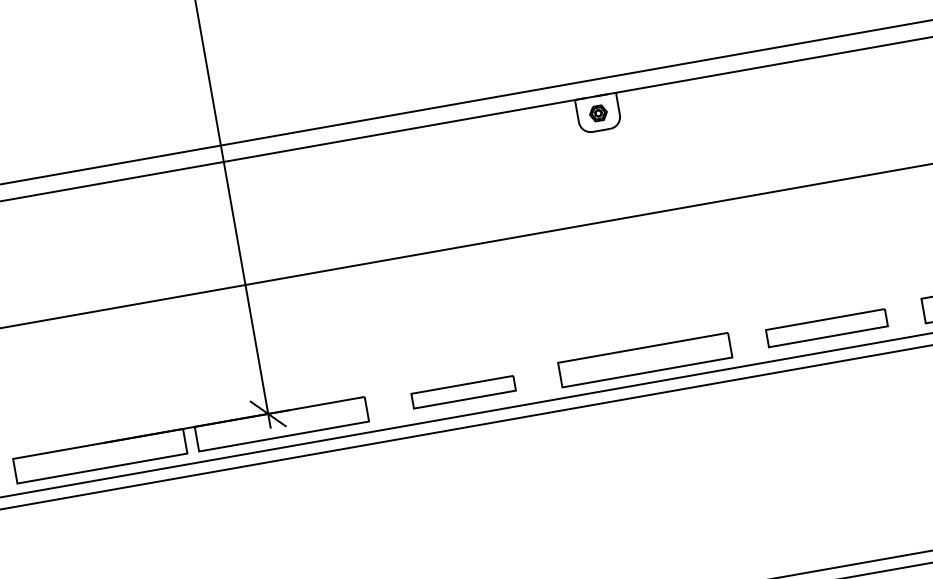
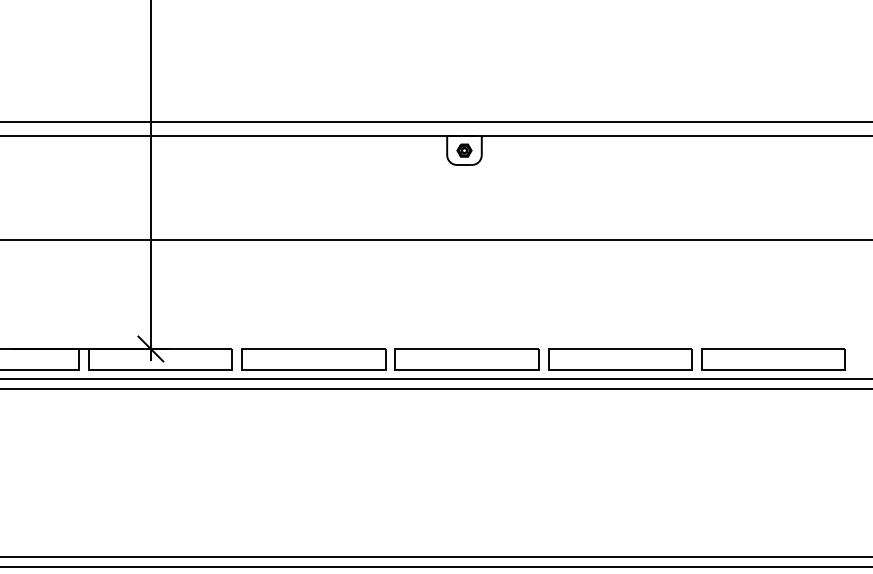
part: (827, 328) -> (620, 359), size x1.43
part: (463, 392) -> (313, 359), size x1.67

